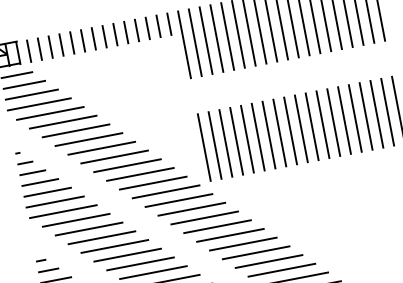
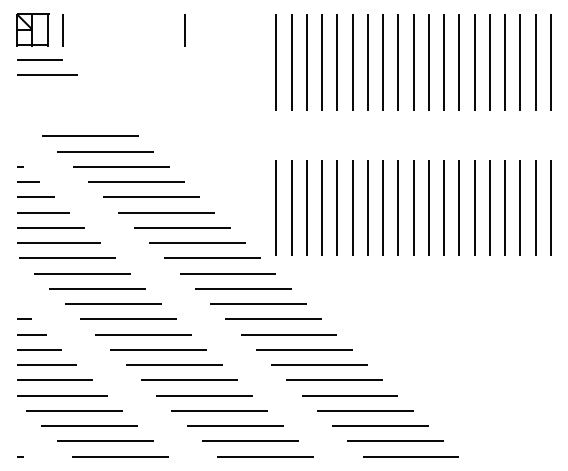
line: (169, 24) -> (261, 30), removed
line: (158, 26) -> (245, 30), removed
line: (147, 28) -> (230, 30), removed
line: (137, 30) -> (215, 30), removed
line: (125, 32) -> (199, 30), removed
line: (104, 36) -> (169, 30), removed
line: (93, 38) -> (154, 30), removed
line: (83, 40) -> (139, 30), removed
line: (72, 42) -> (123, 30), removed
line: (61, 44) -> (108, 30), removed
line: (50, 46) -> (93, 30), removed
line: (40, 48) -> (78, 30), removed
line: (32, 94) -> (55, 90), removed
line: (39, 104) -> (62, 105), removed
line: (46, 114) -> (70, 121), removed

